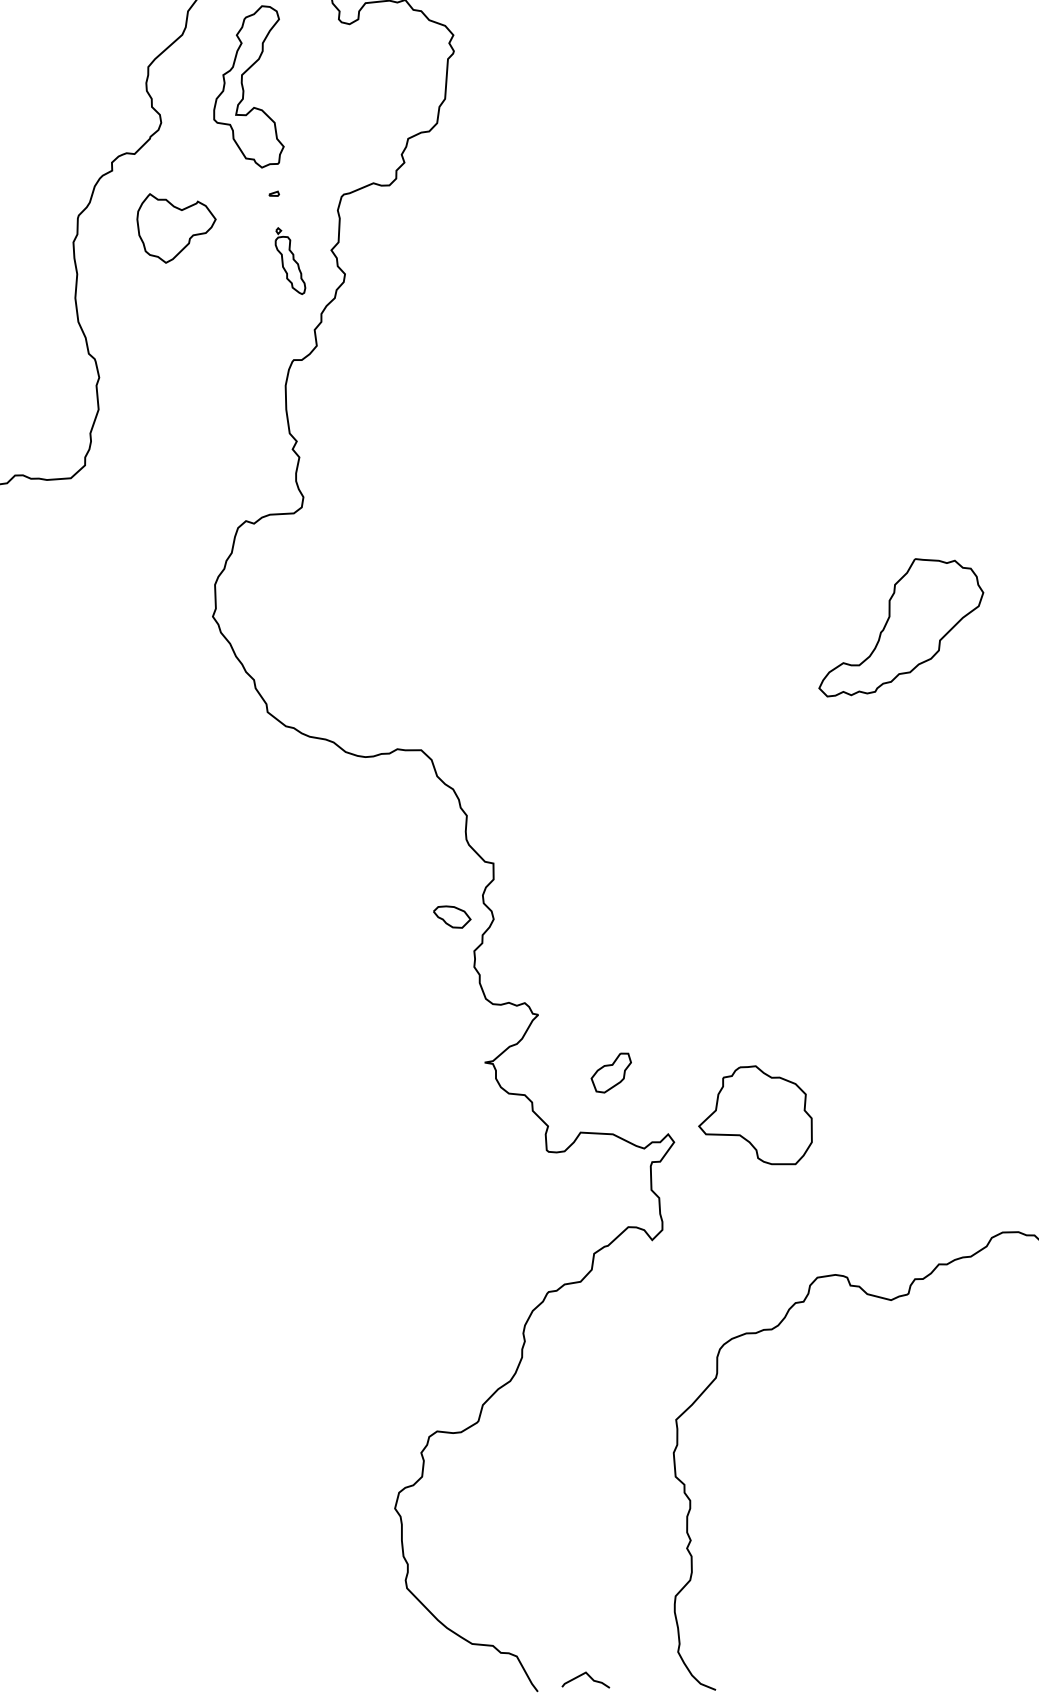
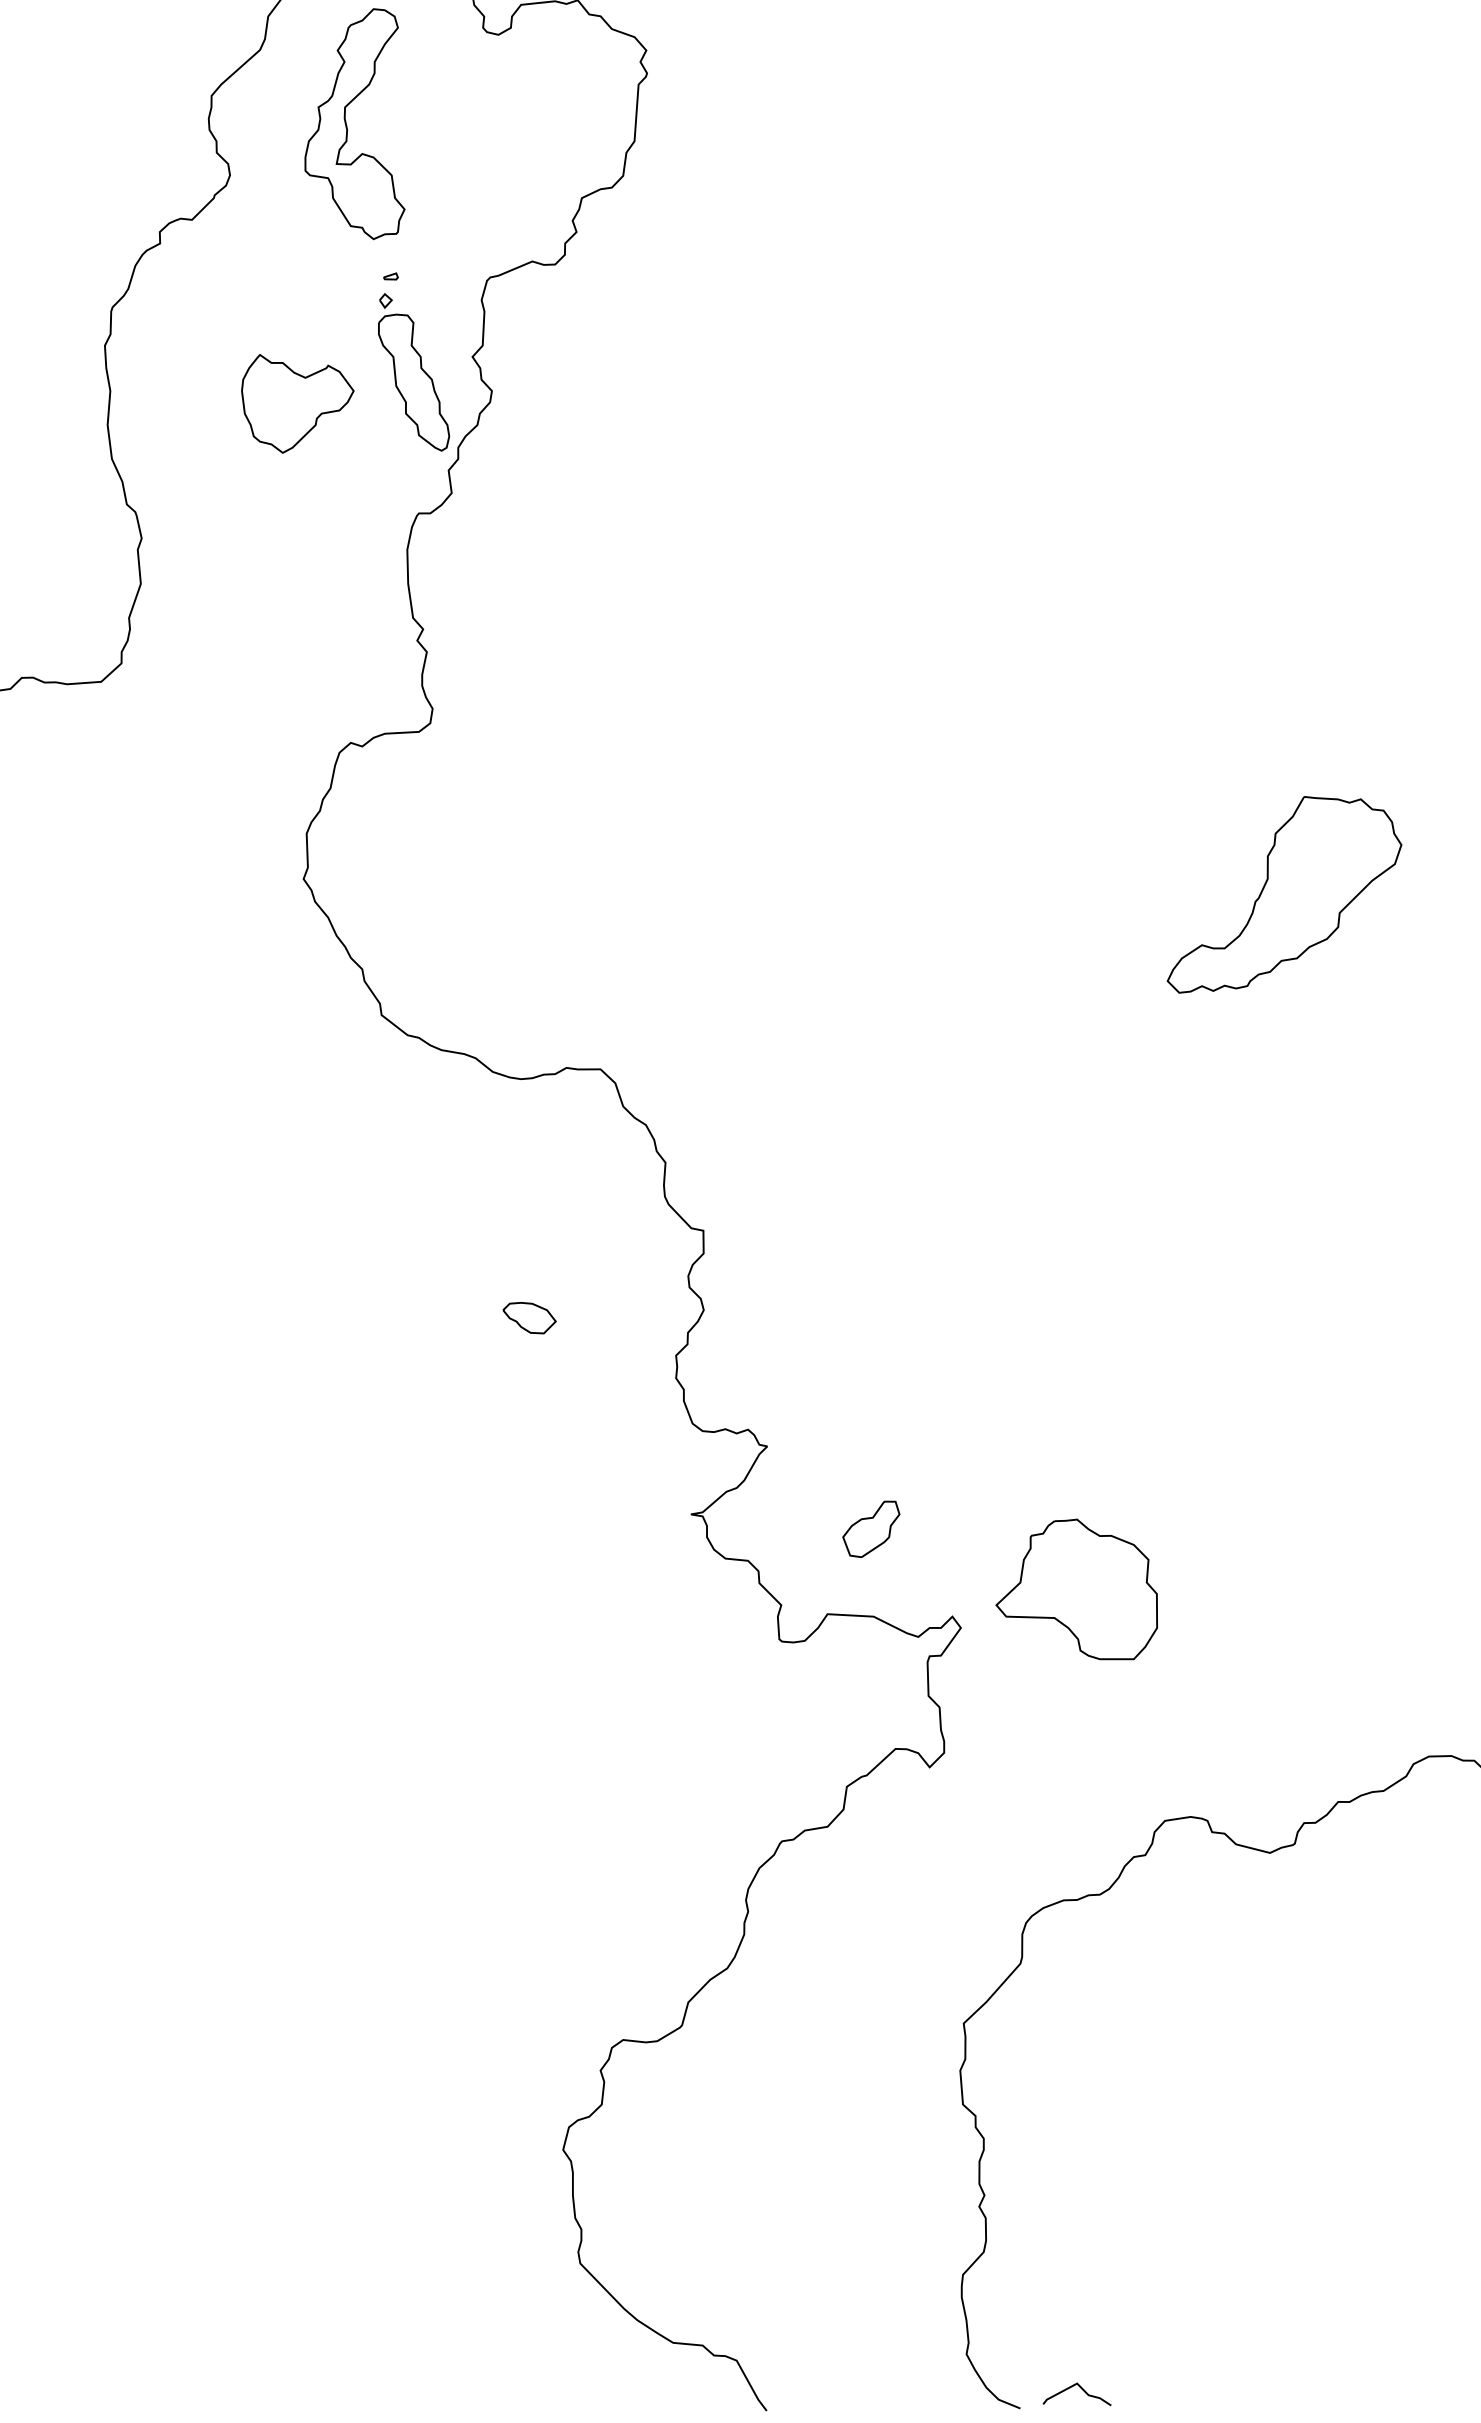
part: (176, 228) -> (297, 403), moved
part: (290, 261) -> (414, 372), size x1.67
part: (452, 917) -> (529, 1318), moved
curve: (588, 1676) -> (1081, 2389), moved

